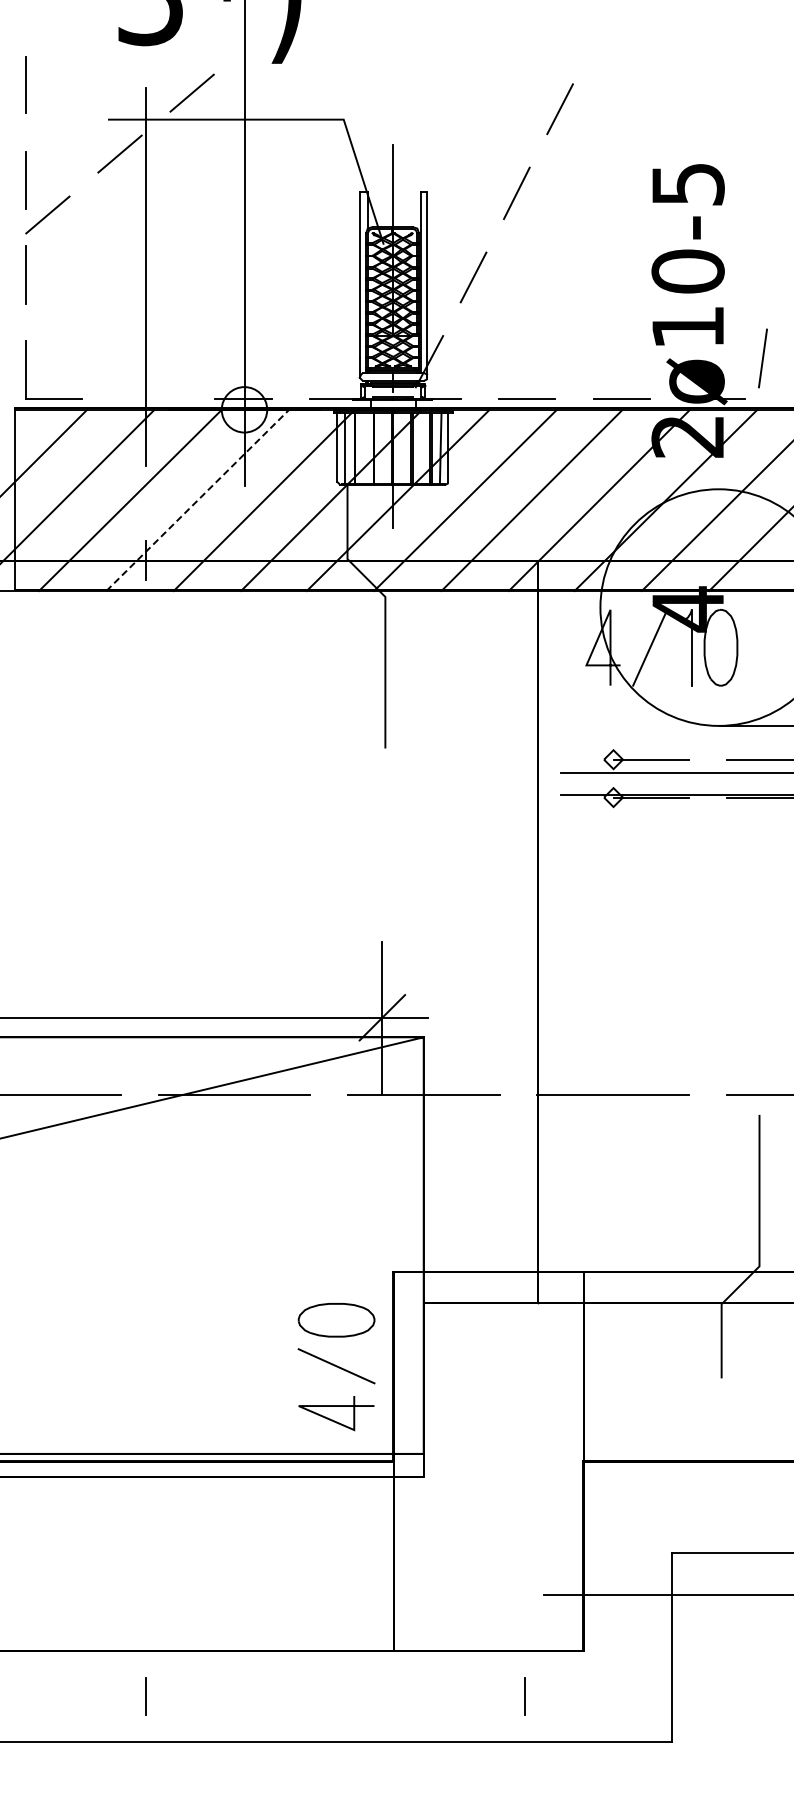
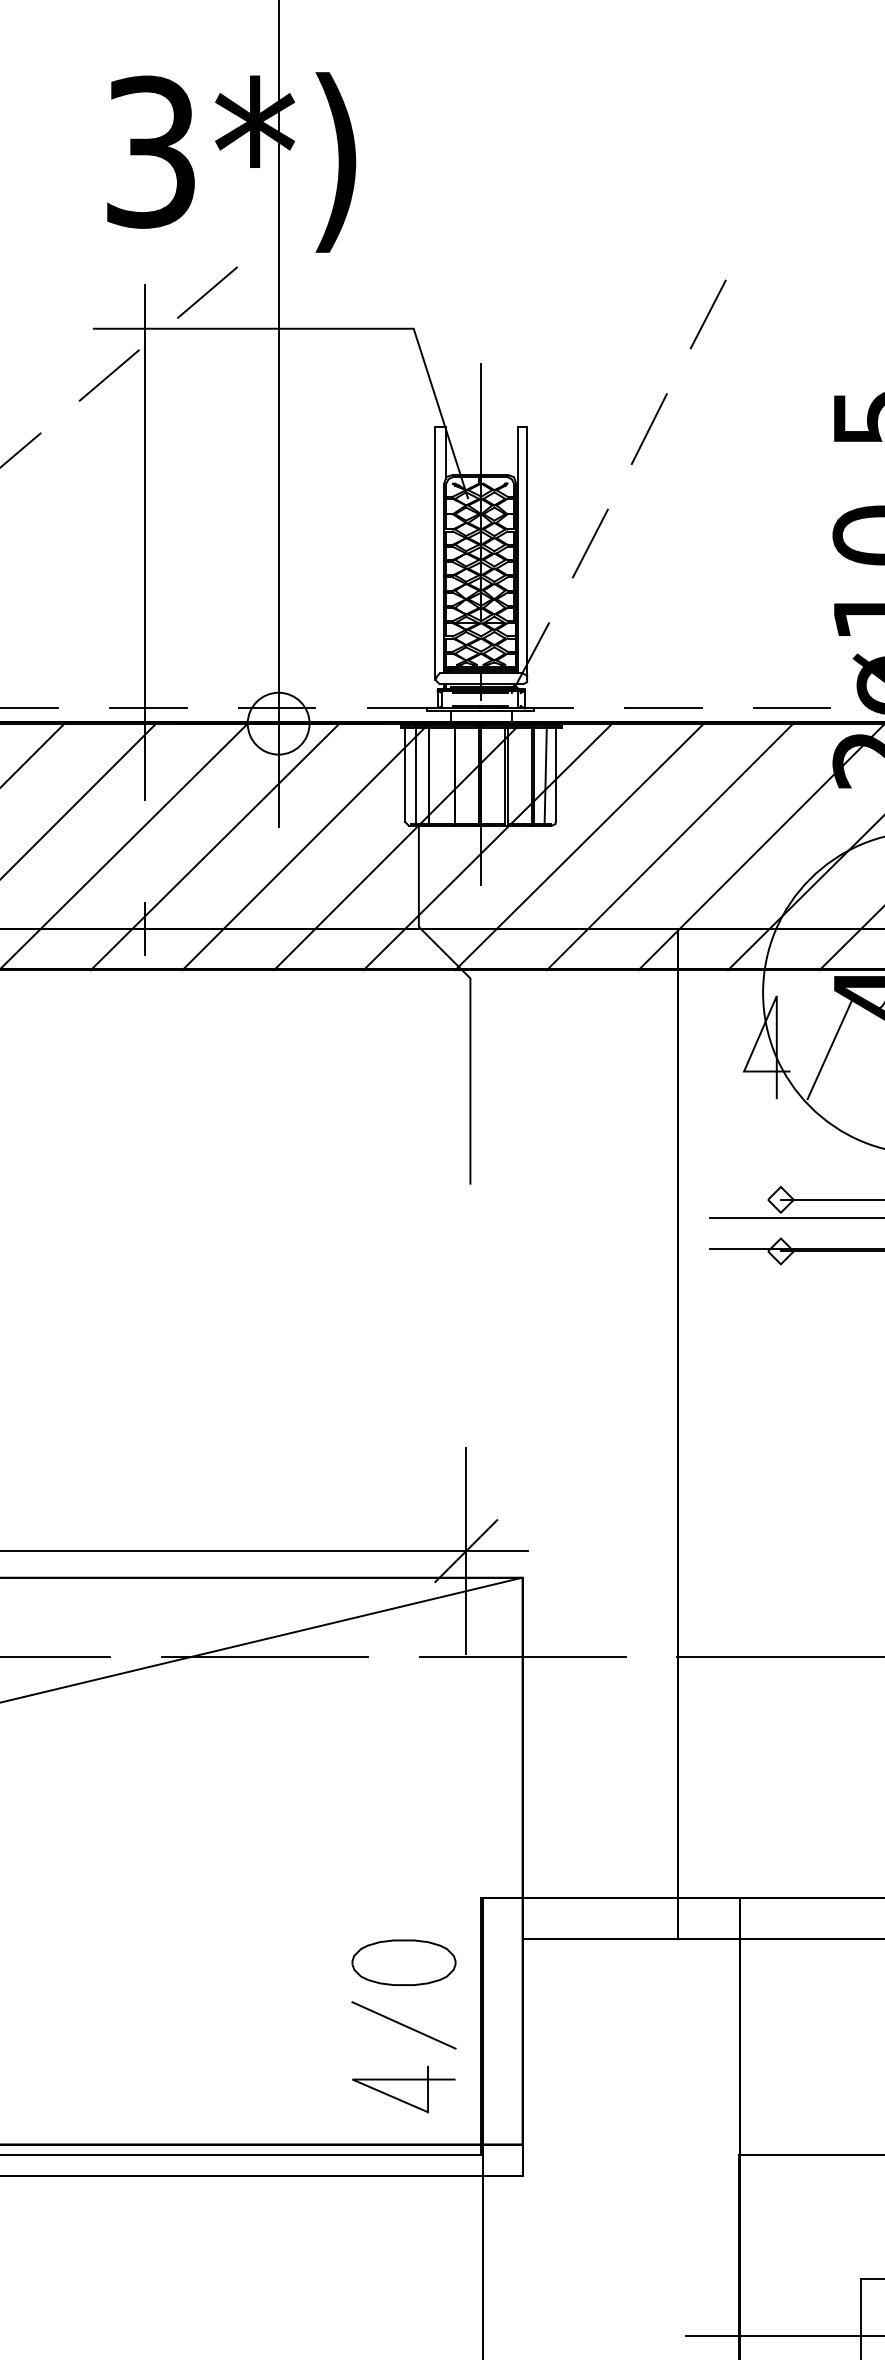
line: (148, 398) -> (148, 708), added
line: (197, 500) -> (214, 847), dashed -> solid

